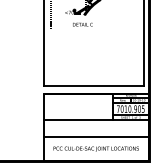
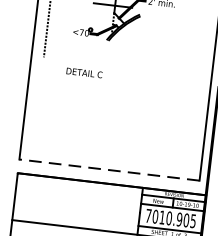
text: (82, 24) -> (83, 72), moved
line: (93, 86) -> (108, 170), solid -> dashed

